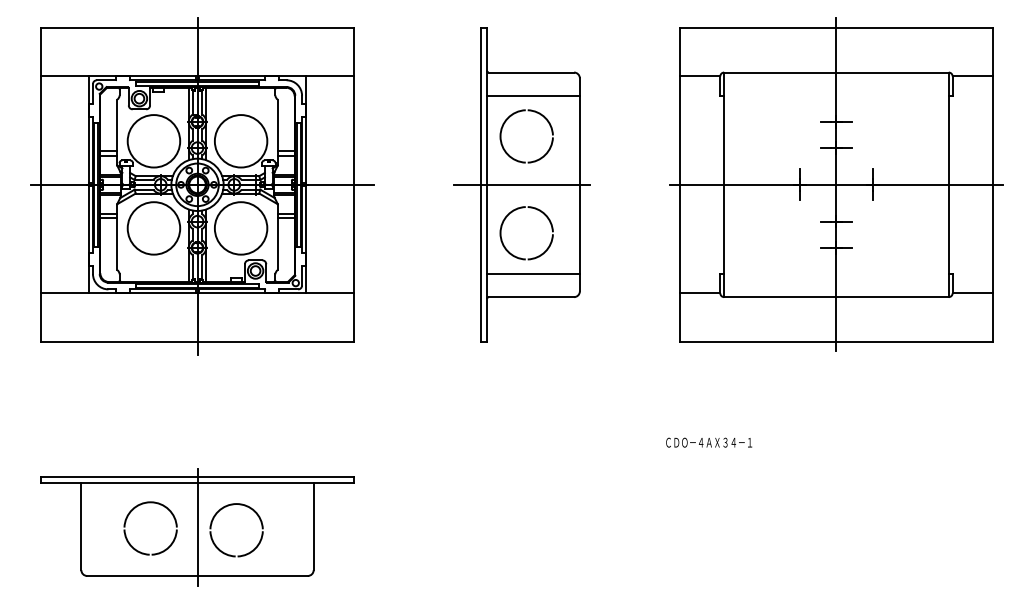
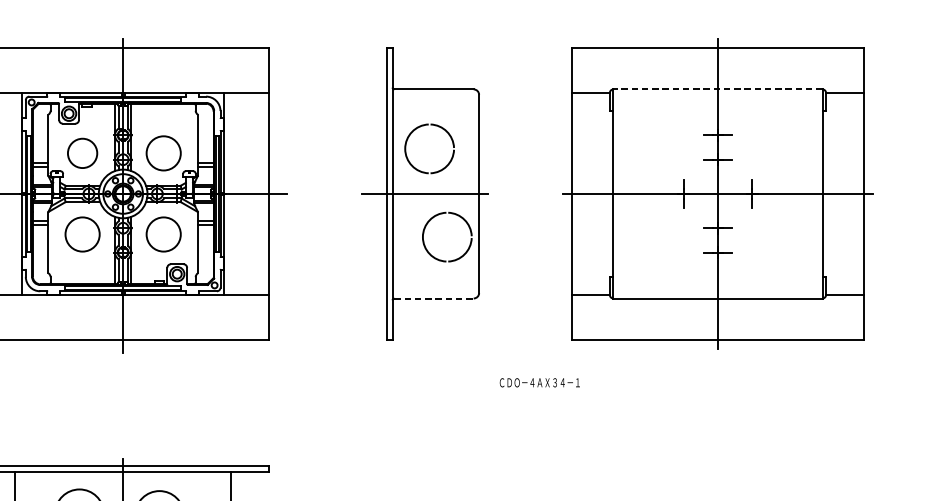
line: (835, 72) -> (717, 89), solid -> dashed
line: (532, 95) -> (434, 110), removed
circle: (153, 141) -> (82, 153), size x0.6
circle: (240, 141) -> (163, 153), size x0.7
circle: (153, 228) -> (82, 234), size x0.7
circle: (240, 228) -> (163, 234), size x0.7
part: (504, 244) -> (426, 247), moved
line: (532, 273) -> (434, 276), removed
line: (531, 297) -> (434, 298), solid -> dashed
text: (709, 442) -> (540, 382), moved

